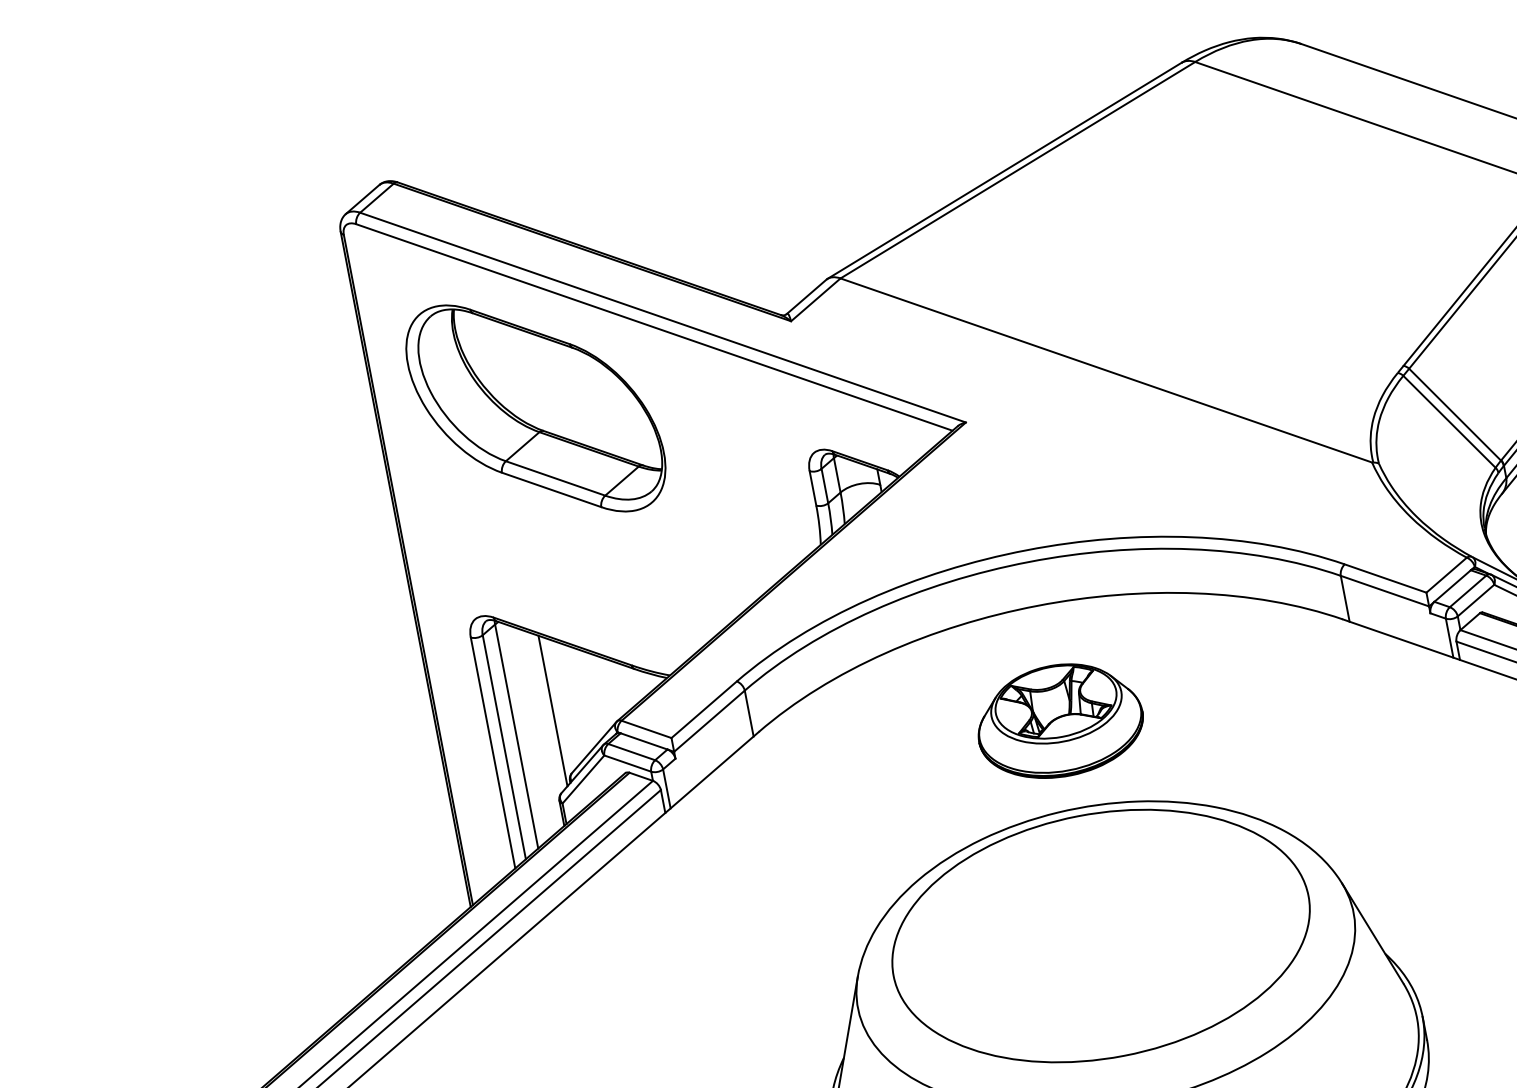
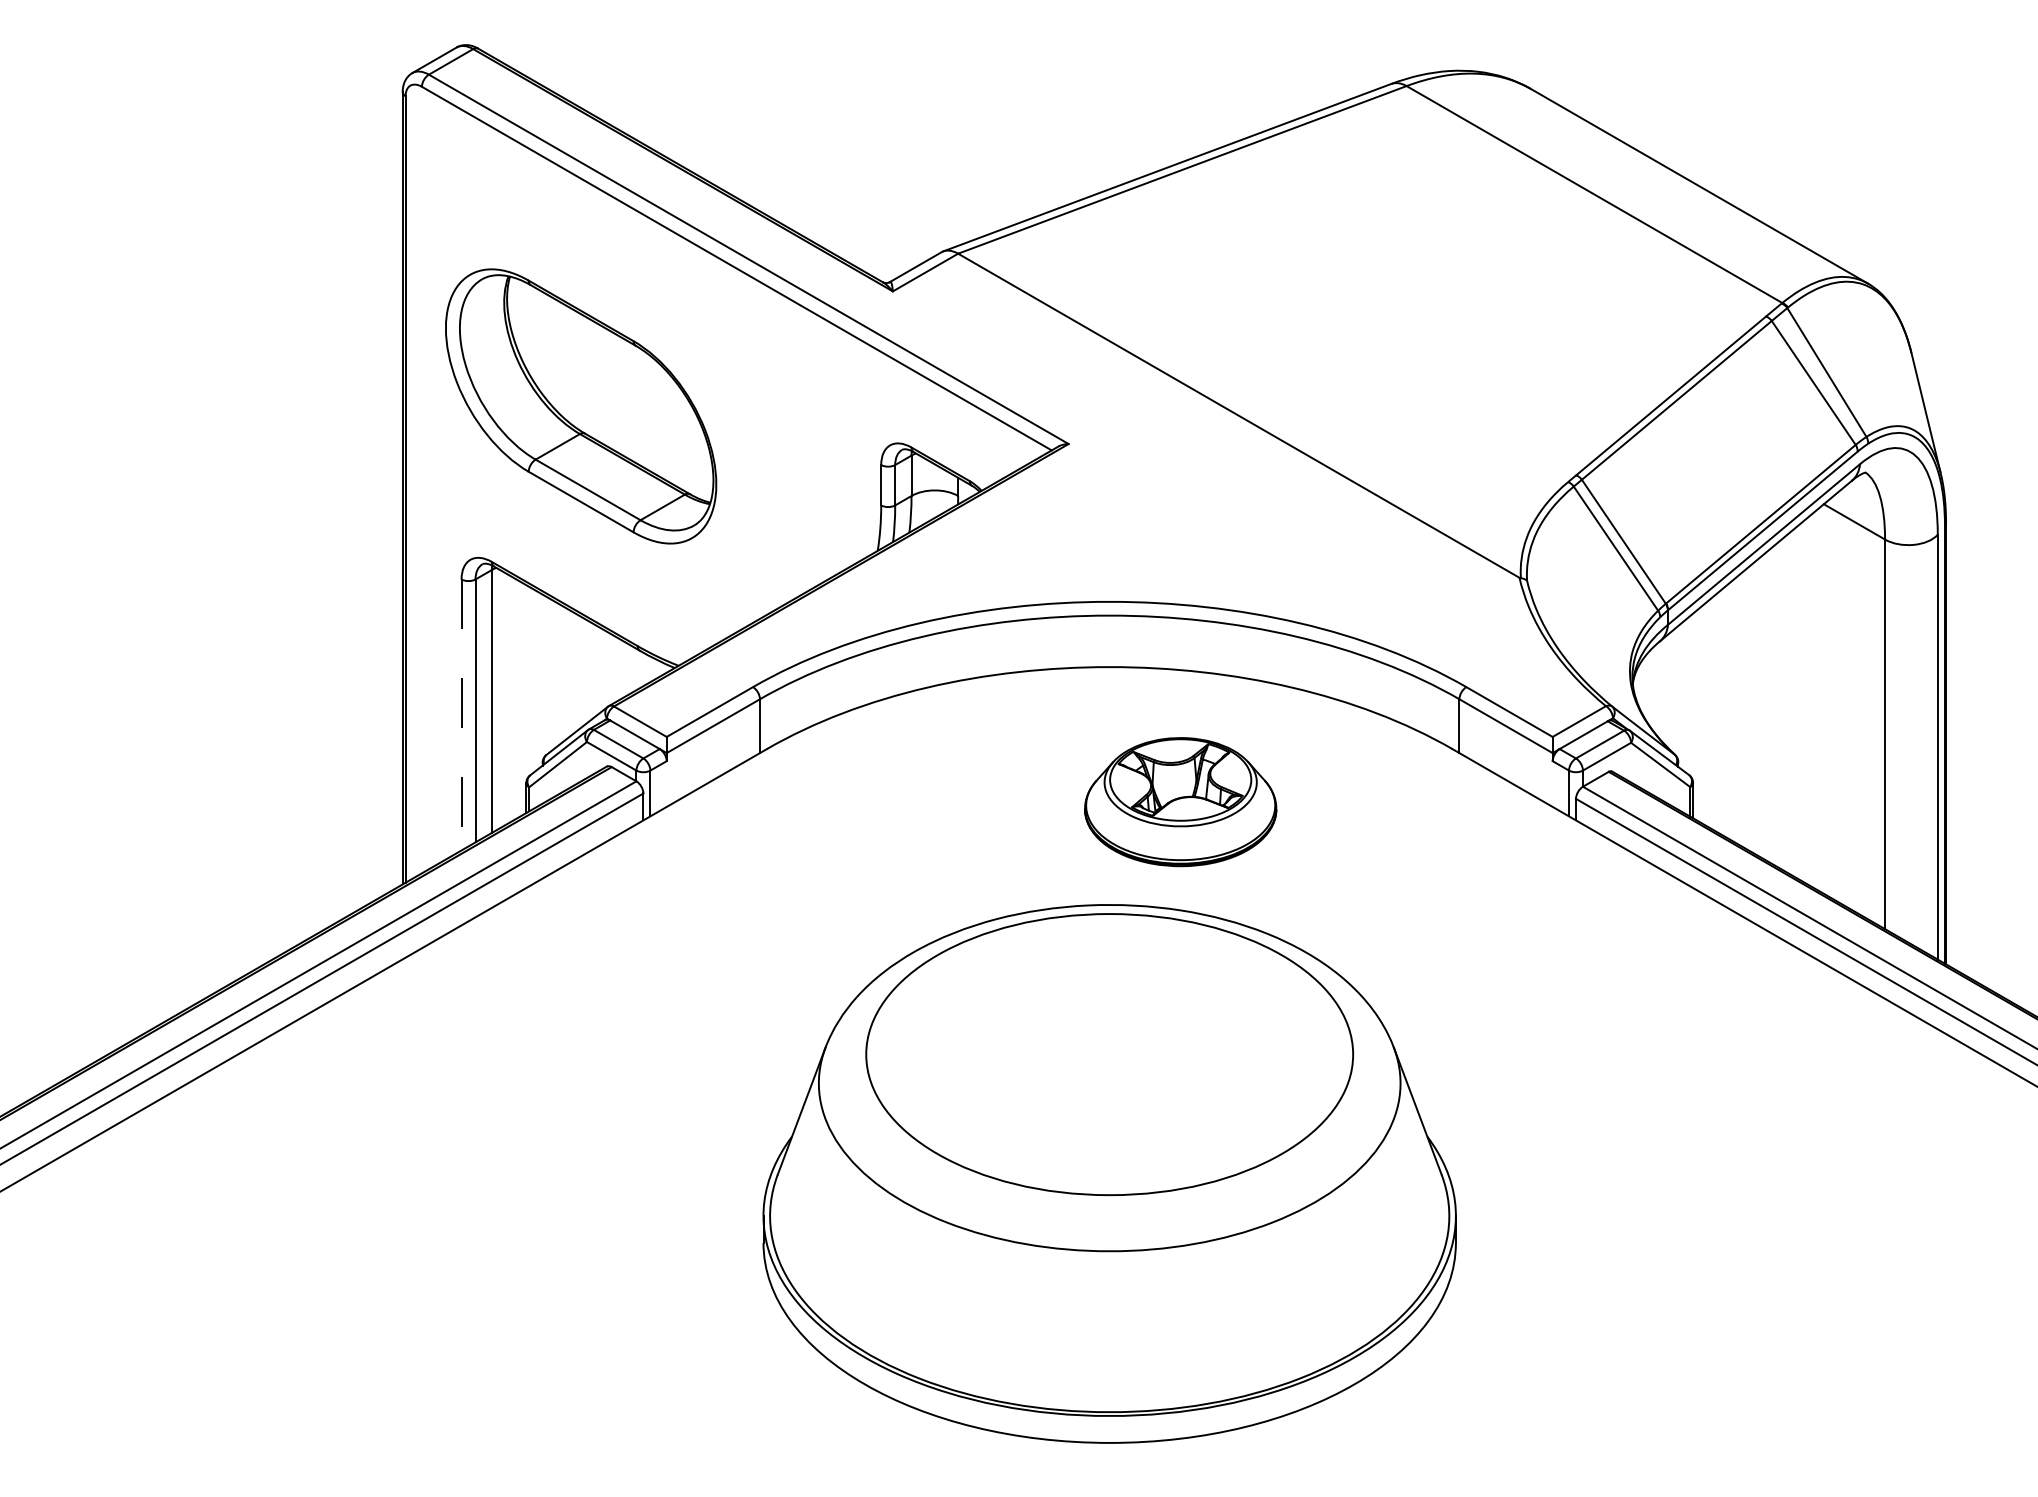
part: (536, 408) -> (581, 406), moved
line: (552, 710) -> (538, 680), removed
part: (1059, 721) -> (1180, 802), moved
line: (493, 753) -> (461, 715), solid -> dashed

